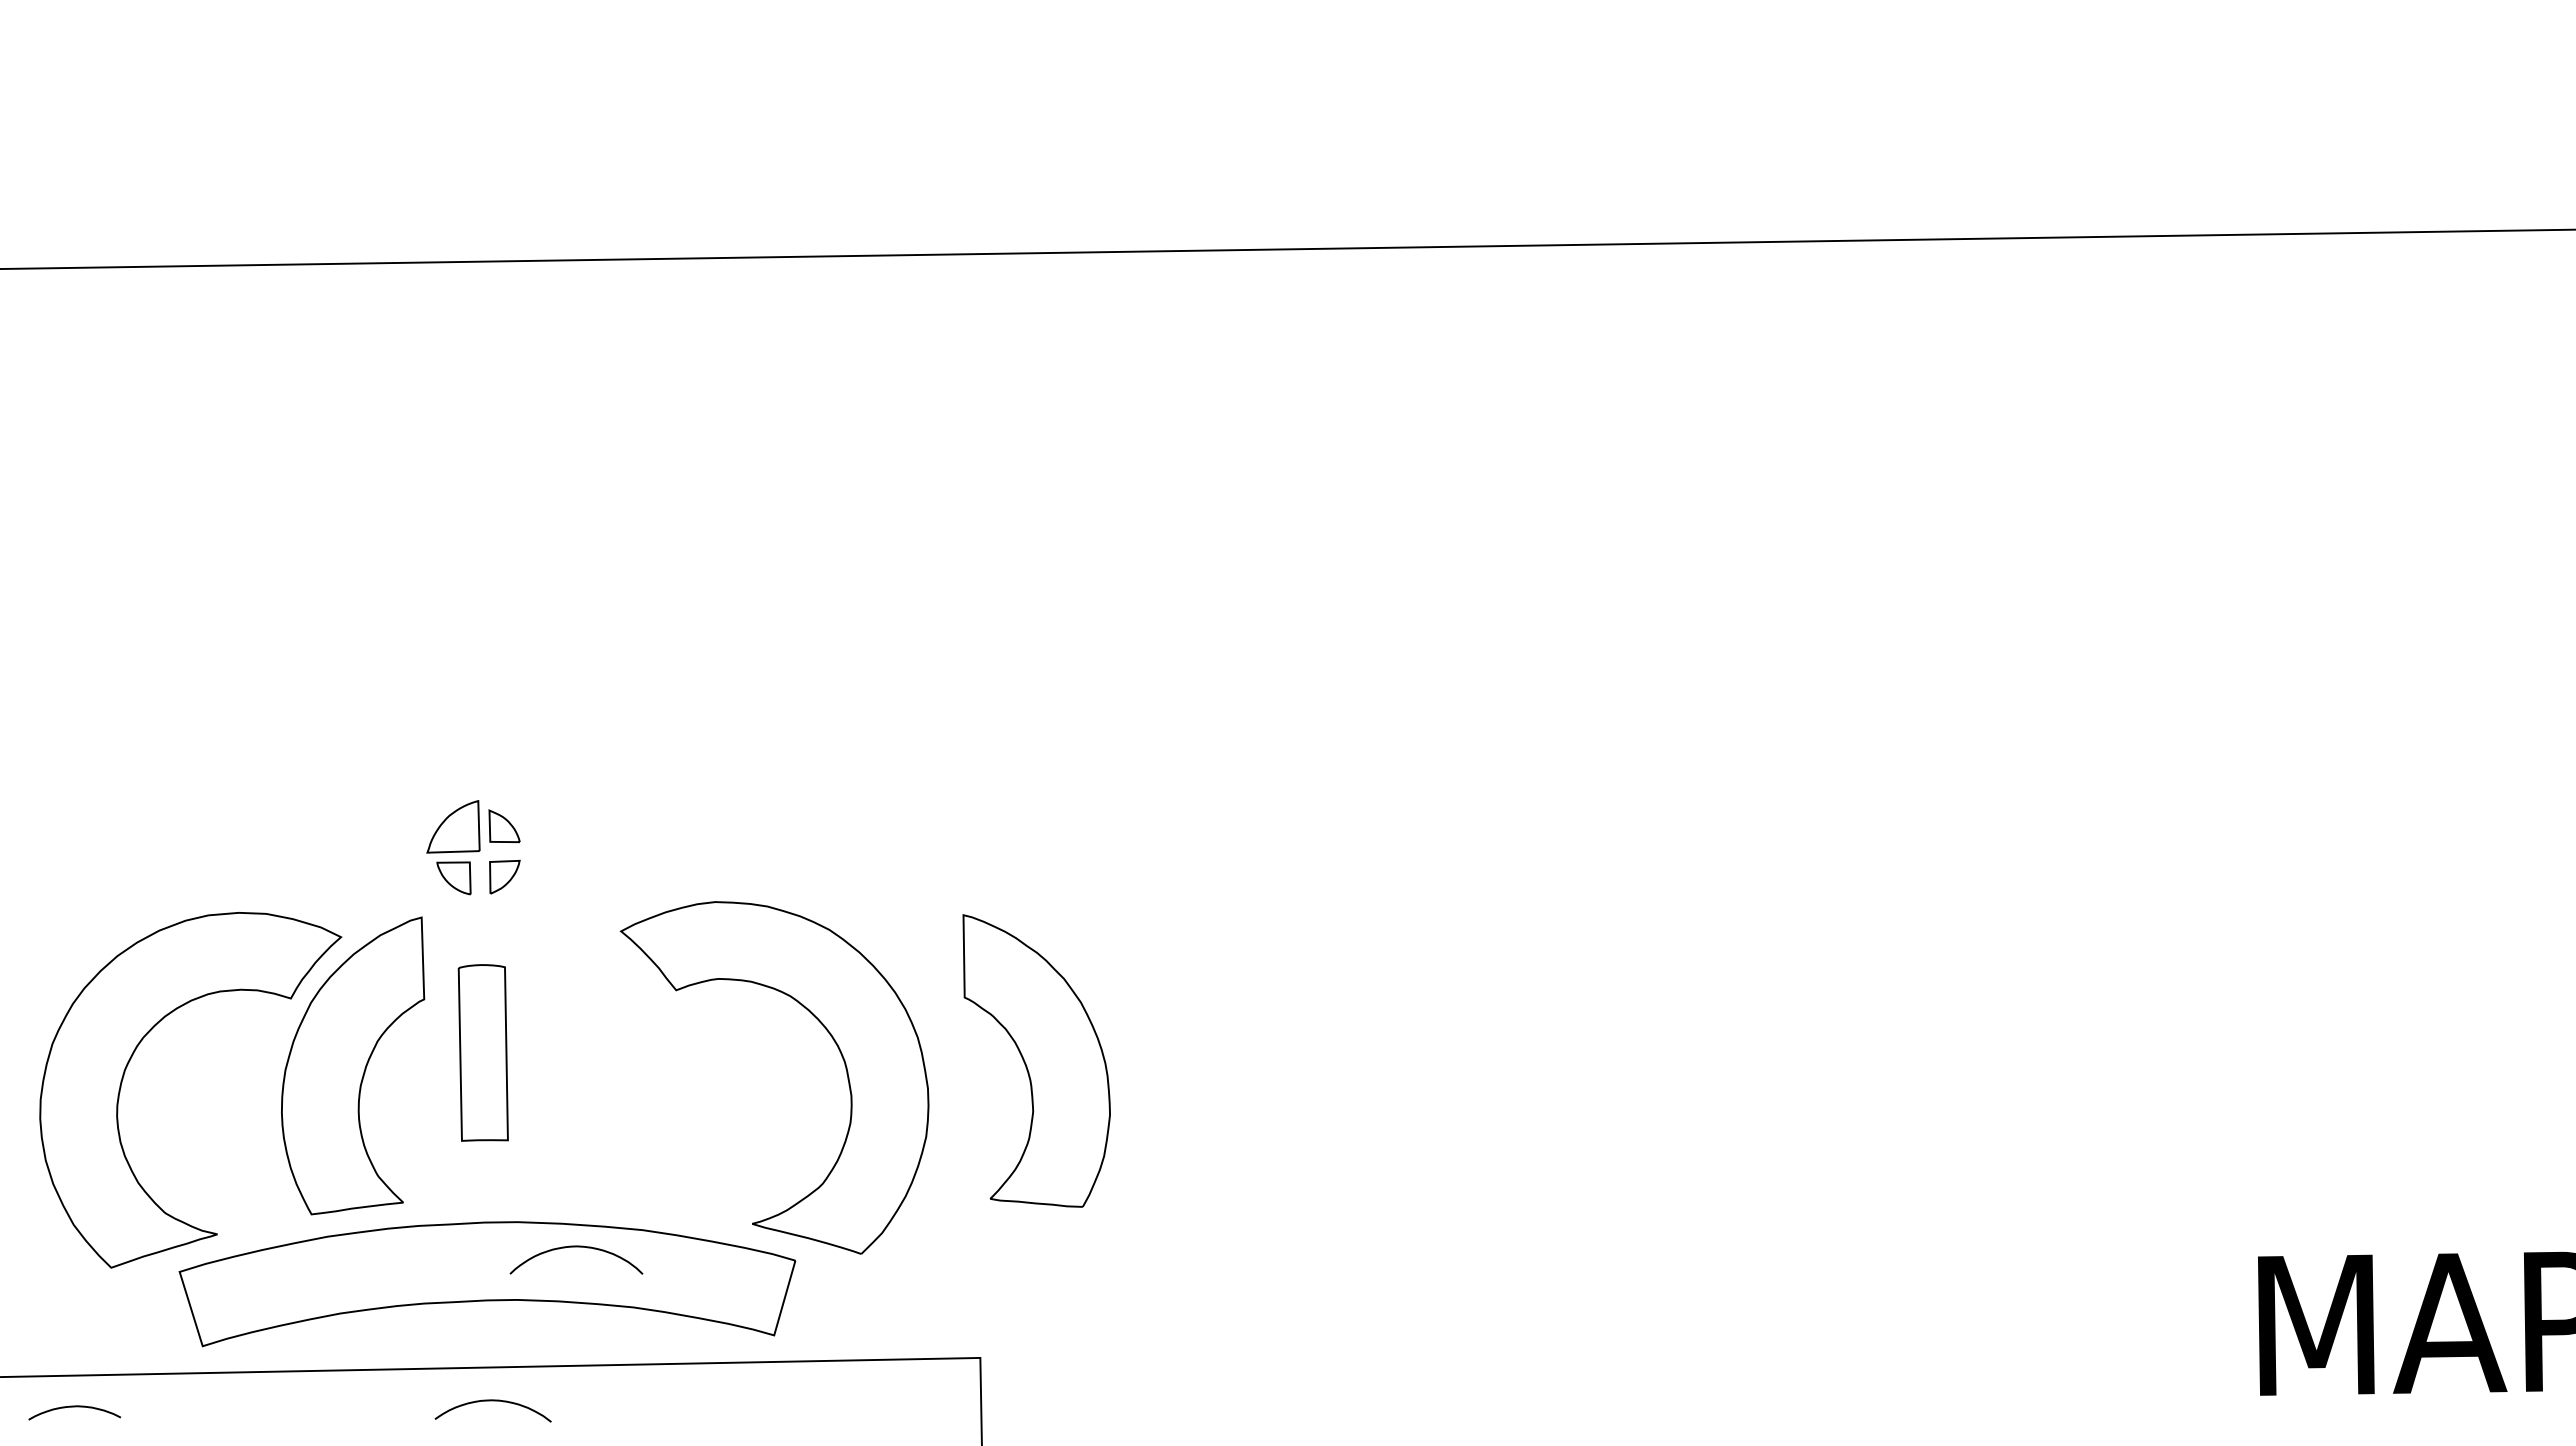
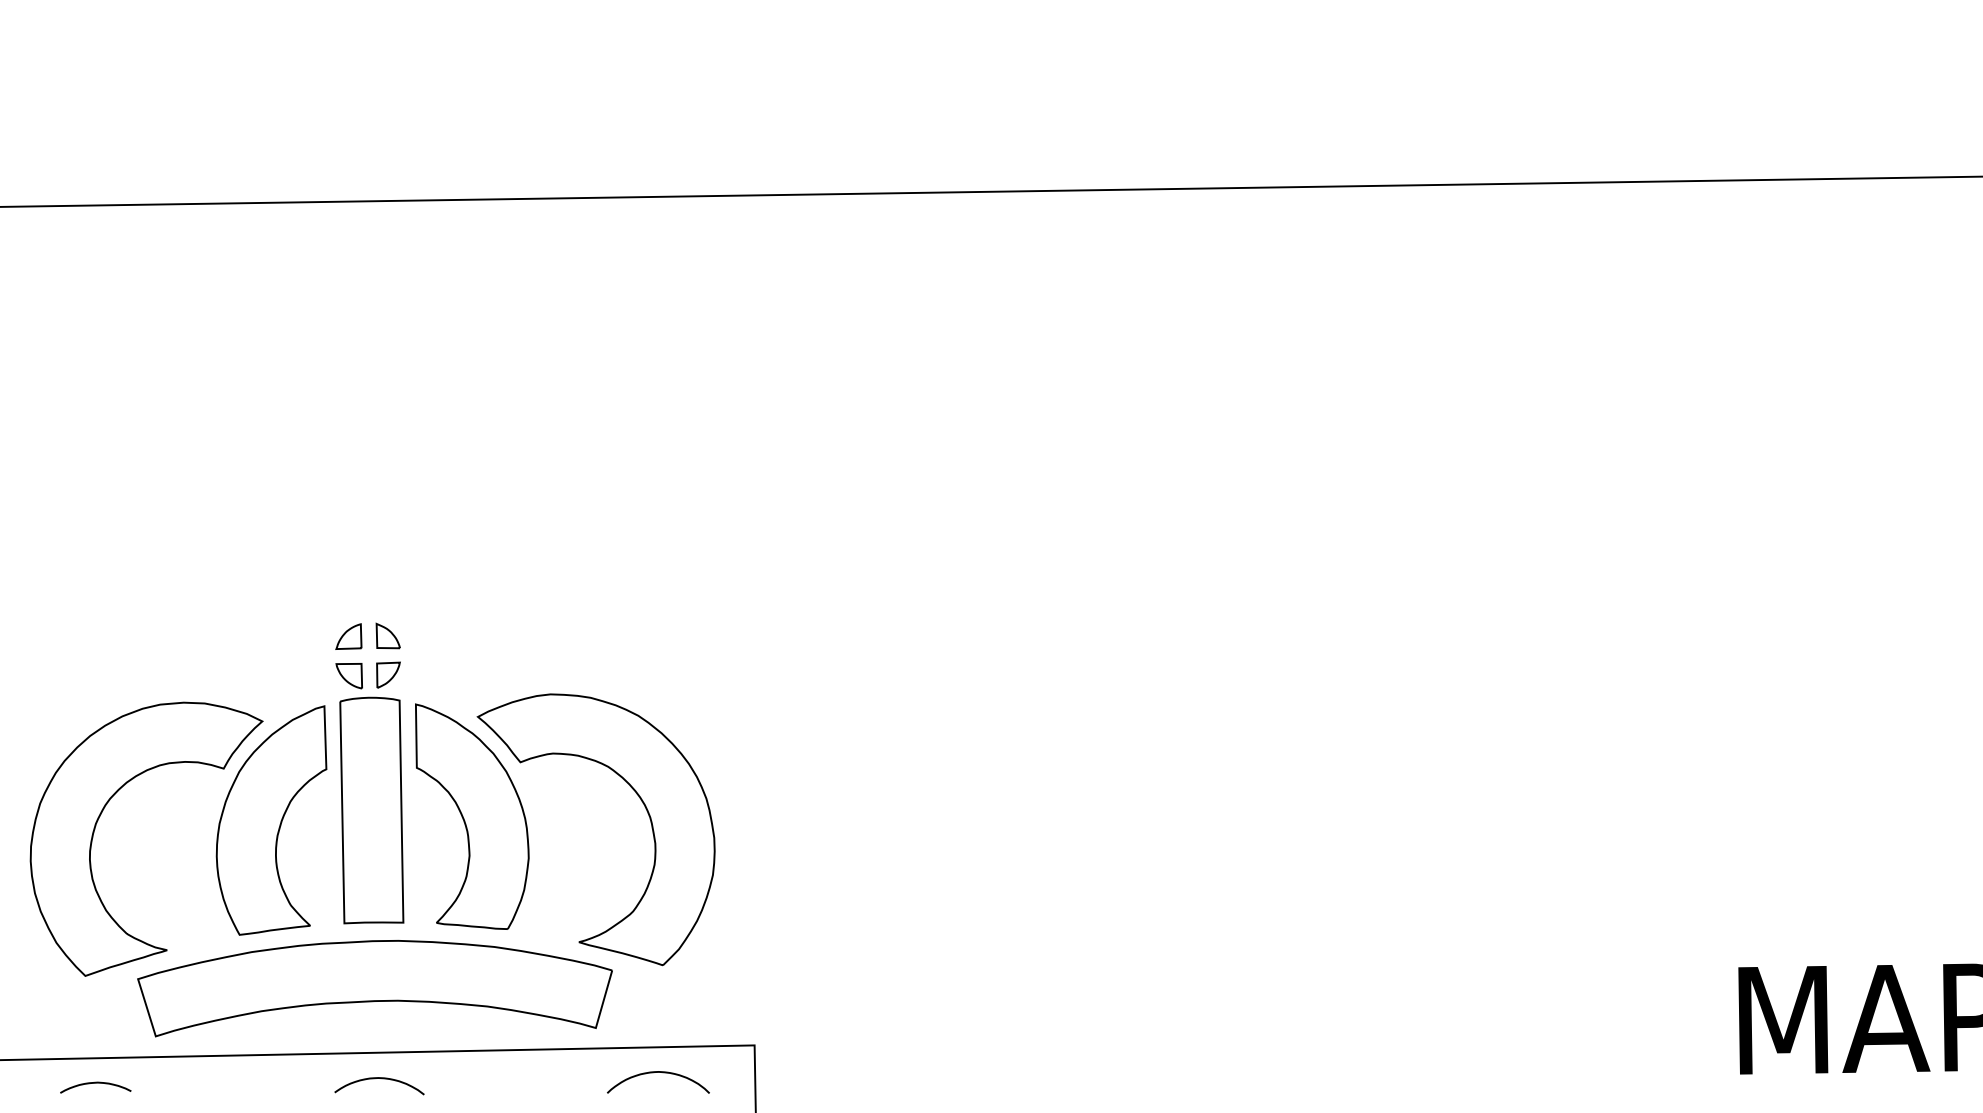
part: (453, 827) -> (348, 636), size x0.62
part: (483, 1052) -> (372, 810), size x1.67
part: (1036, 1060) -> (472, 816), moved
curve: (576, 1247) -> (658, 1072), moved
curve: (74, 1407) -> (95, 1083), moved

